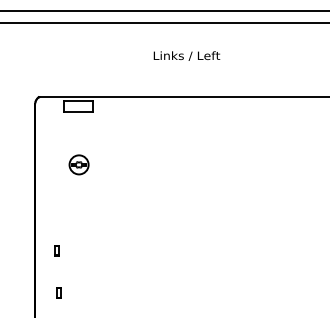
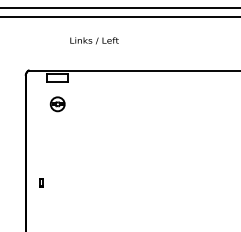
text: (186, 55) -> (94, 40), moved
part: (78, 165) -> (57, 104), moved
part: (59, 292) -> (43, 213), removed

